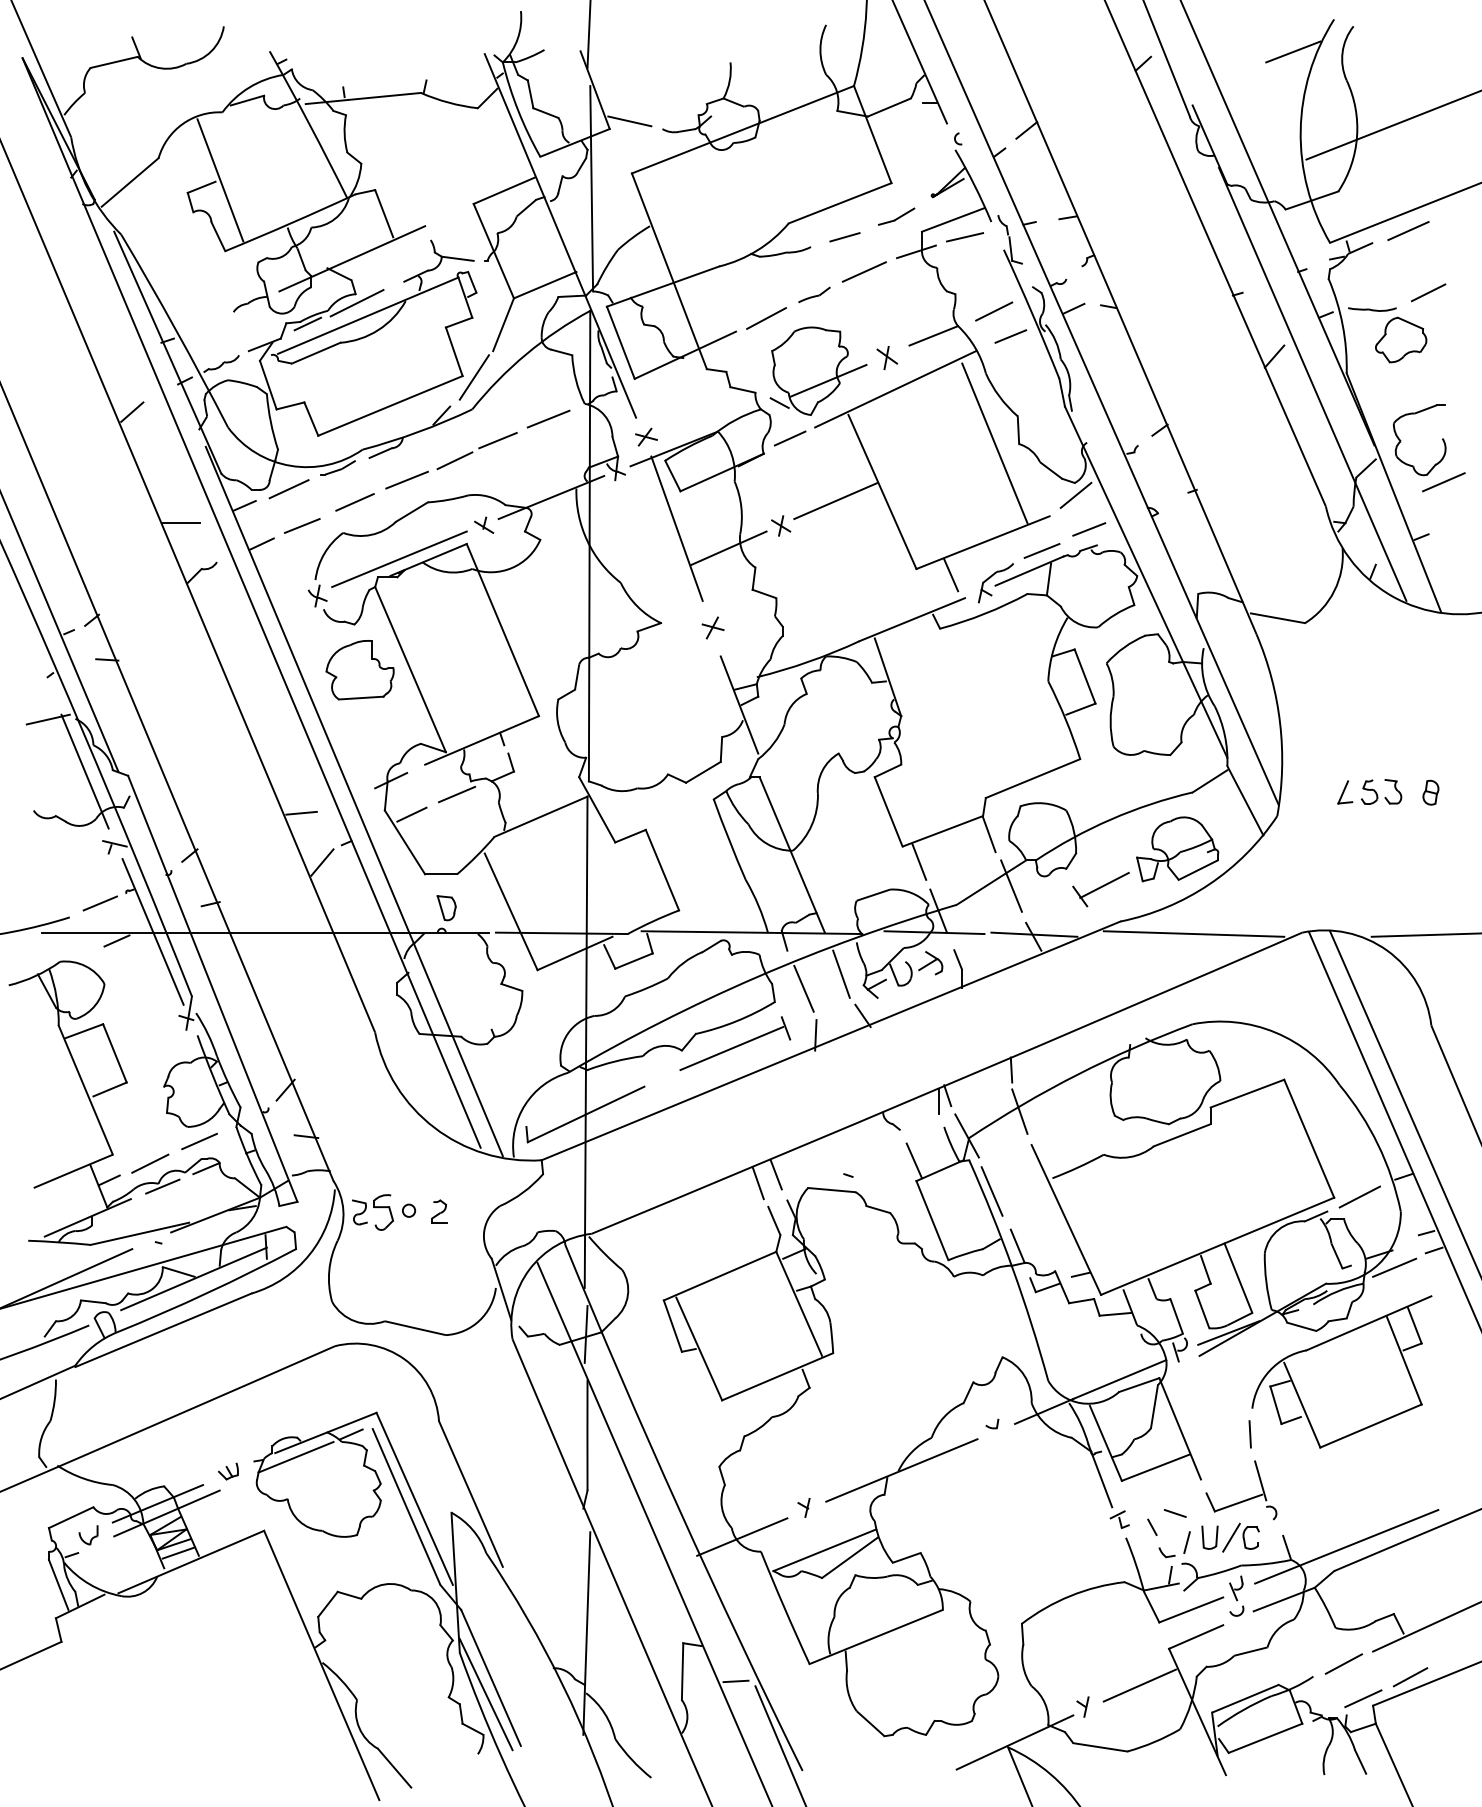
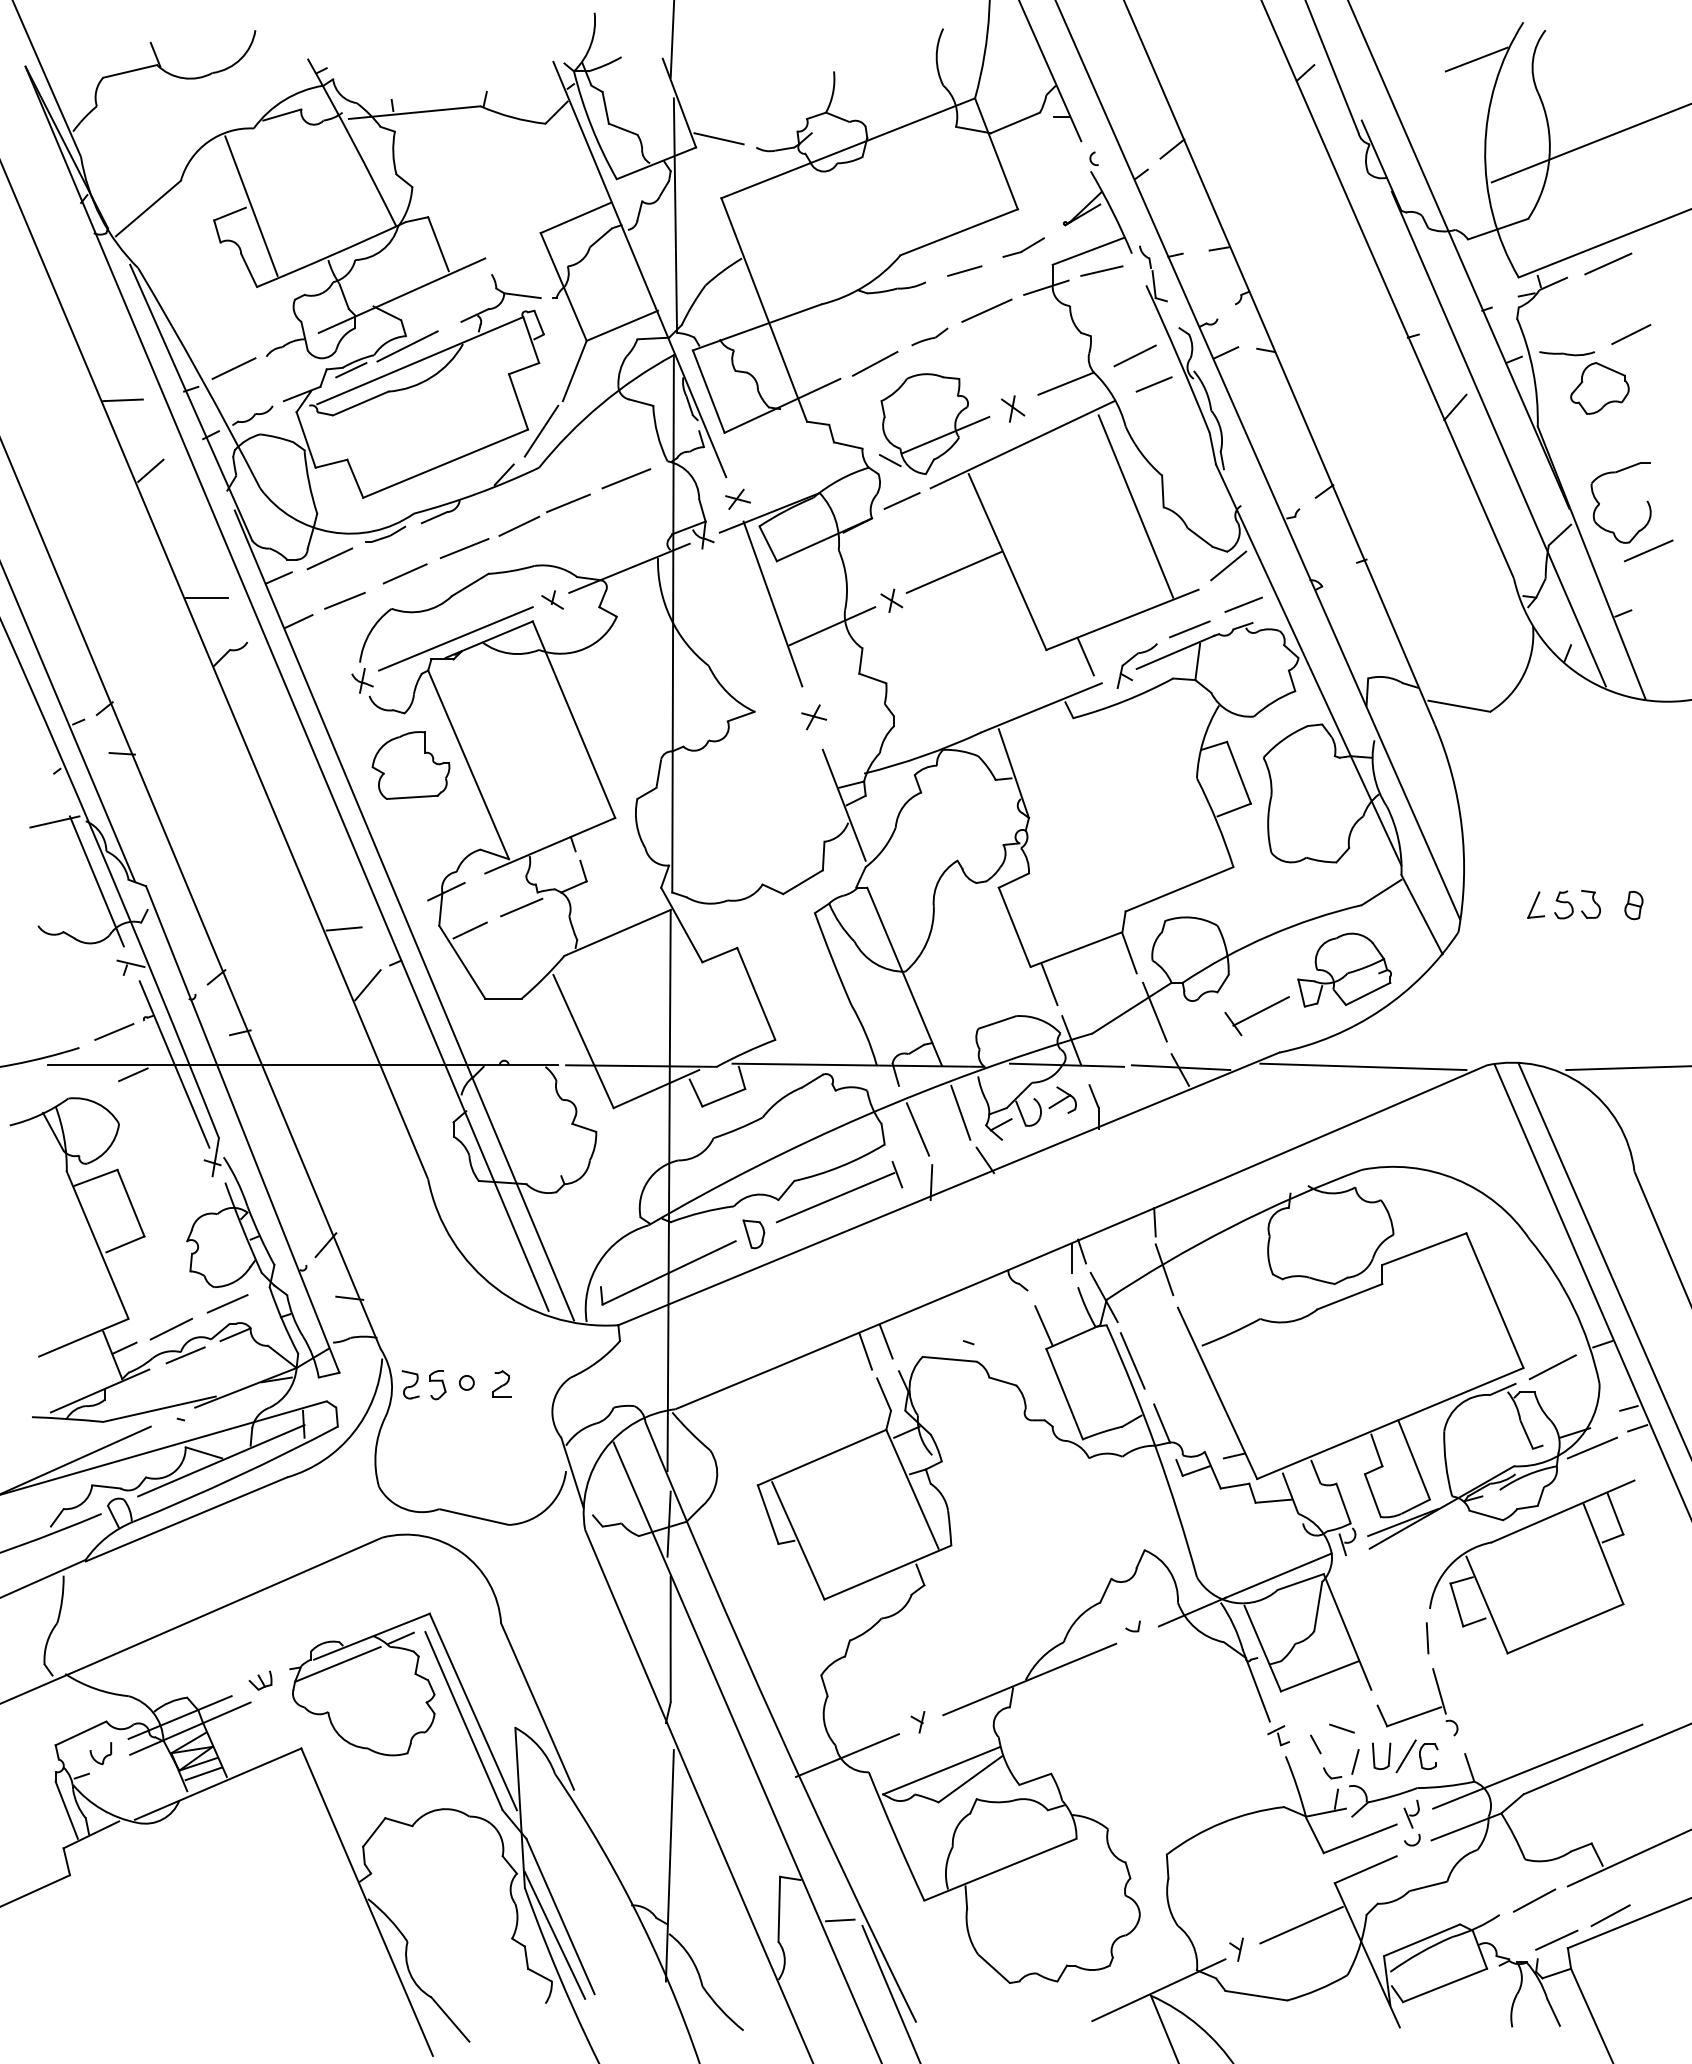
line: (204, 322) -> (233, 368), added
line: (107, 350) -> (122, 400), added
part: (446, 908) -> (753, 1234), moved
part: (383, 1213) -> (437, 1385), size x0.71

